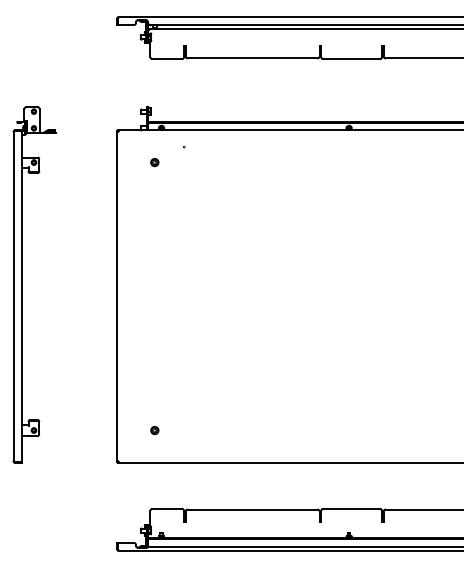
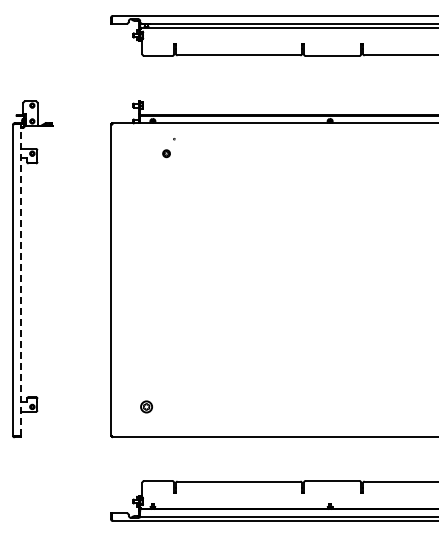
part: (154, 162) -> (166, 153), moved
line: (21, 295) -> (20, 279), solid -> dashed
part: (154, 430) -> (146, 406), size x1.6

